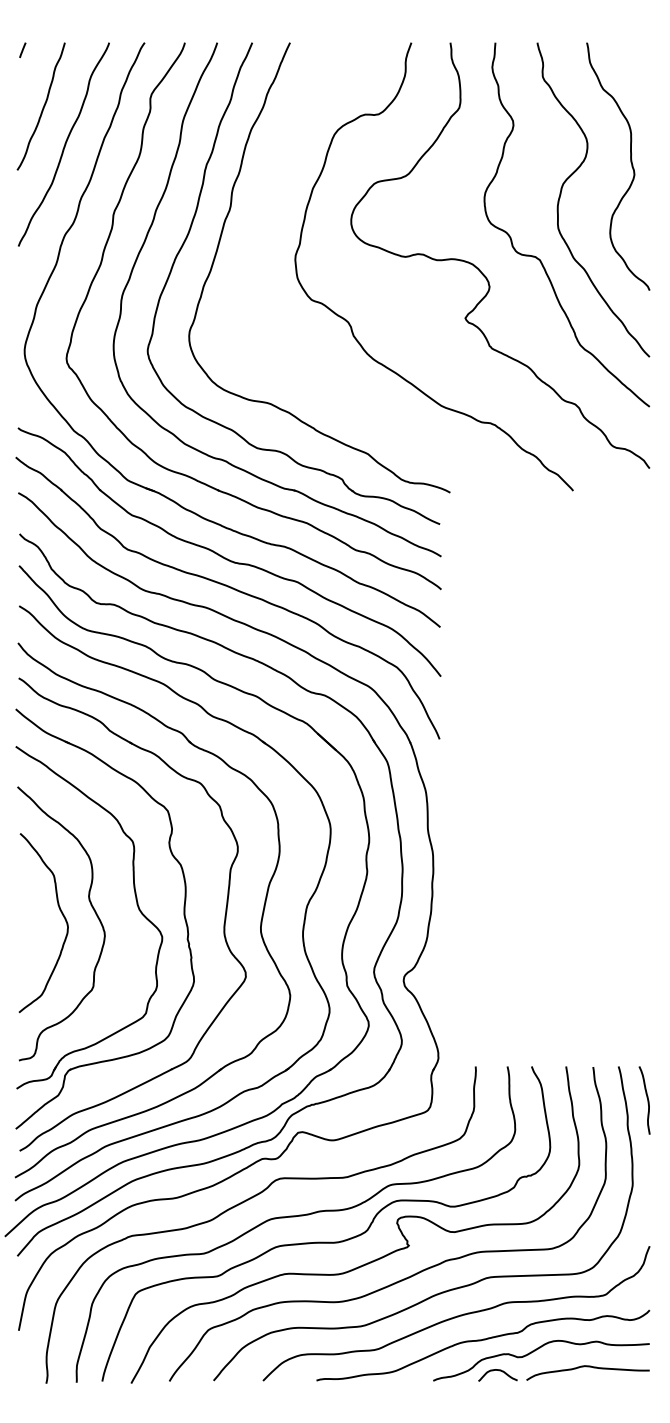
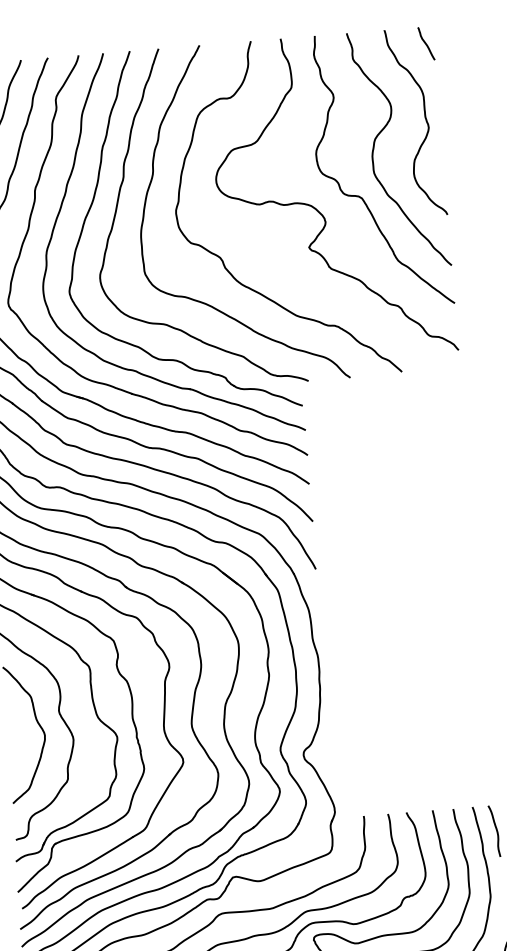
curve: (640, 64) -> (426, 43), added
curve: (265, 219) -> (150, 184), added

